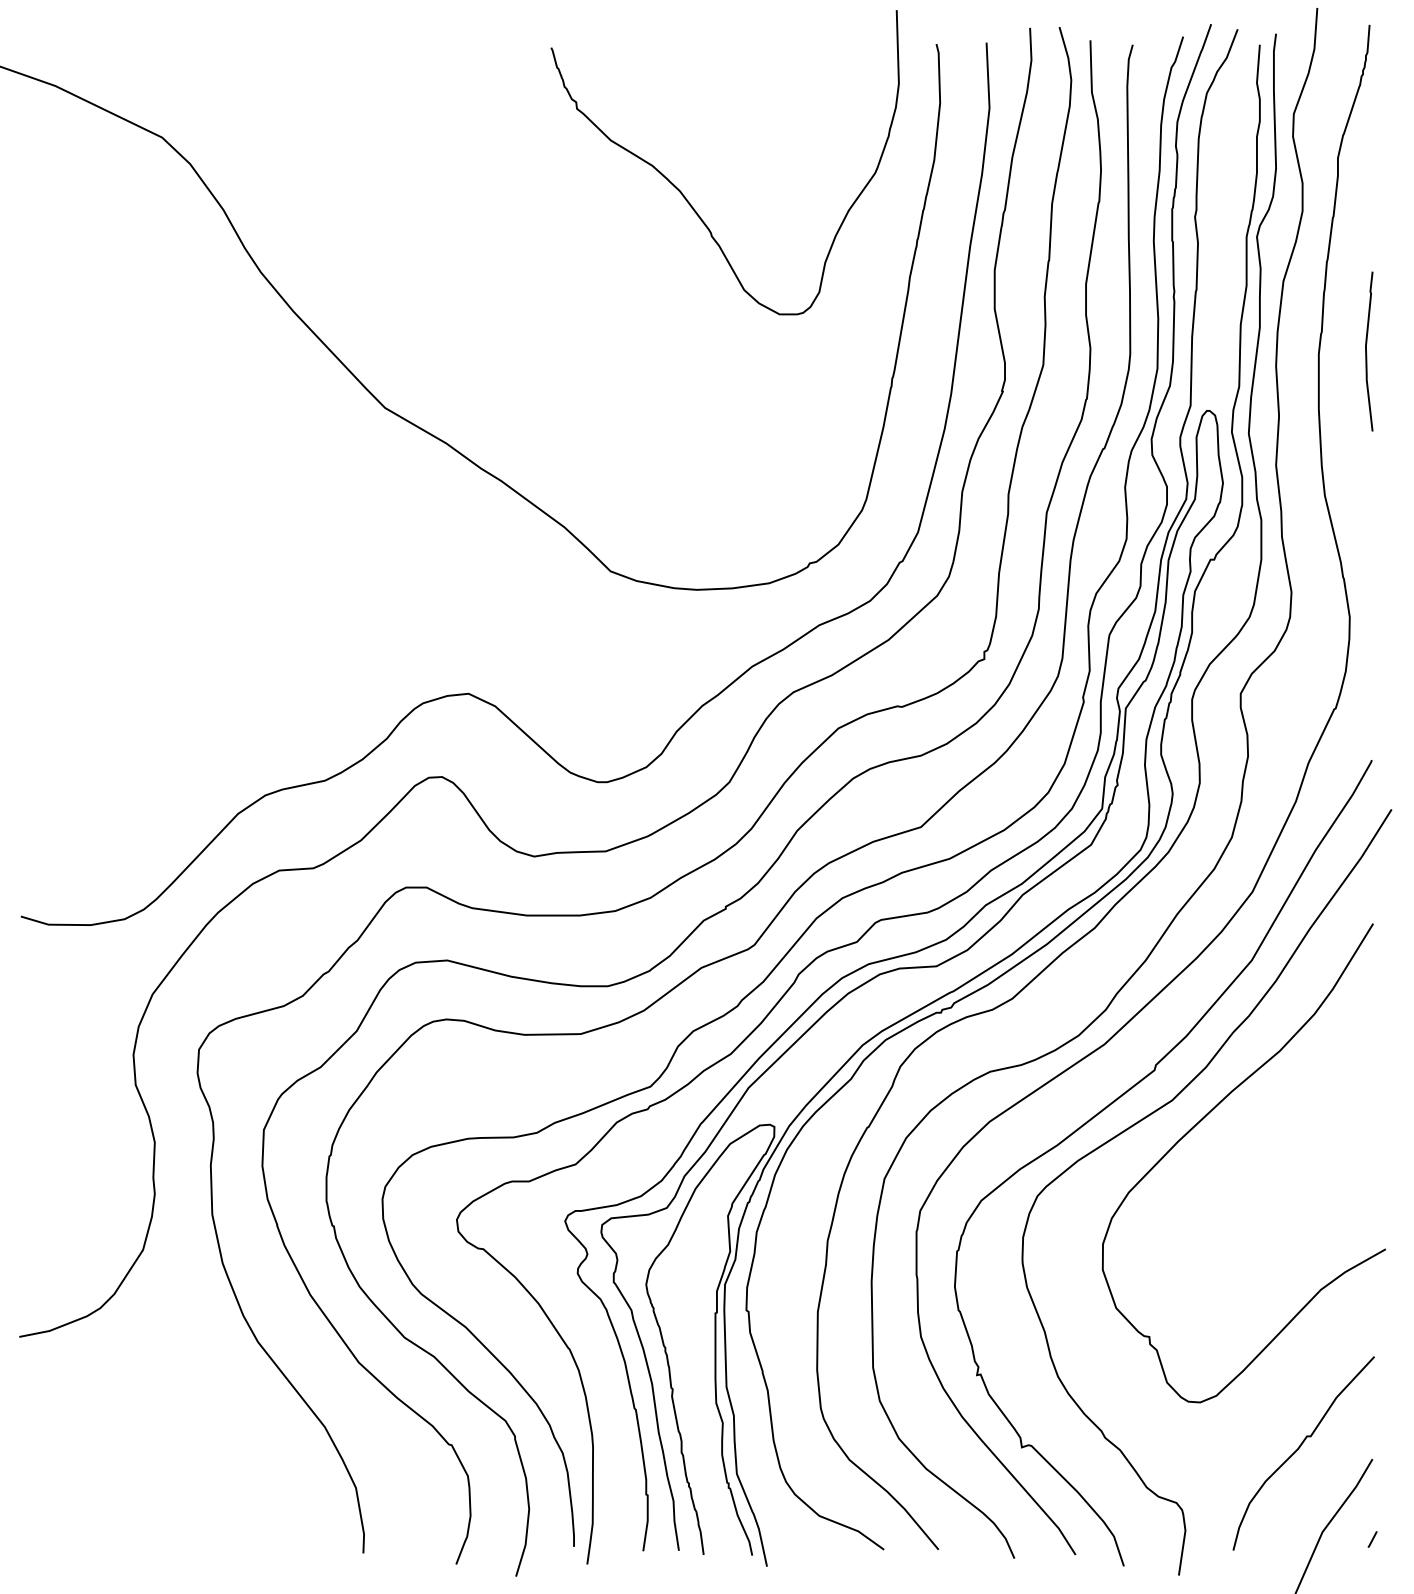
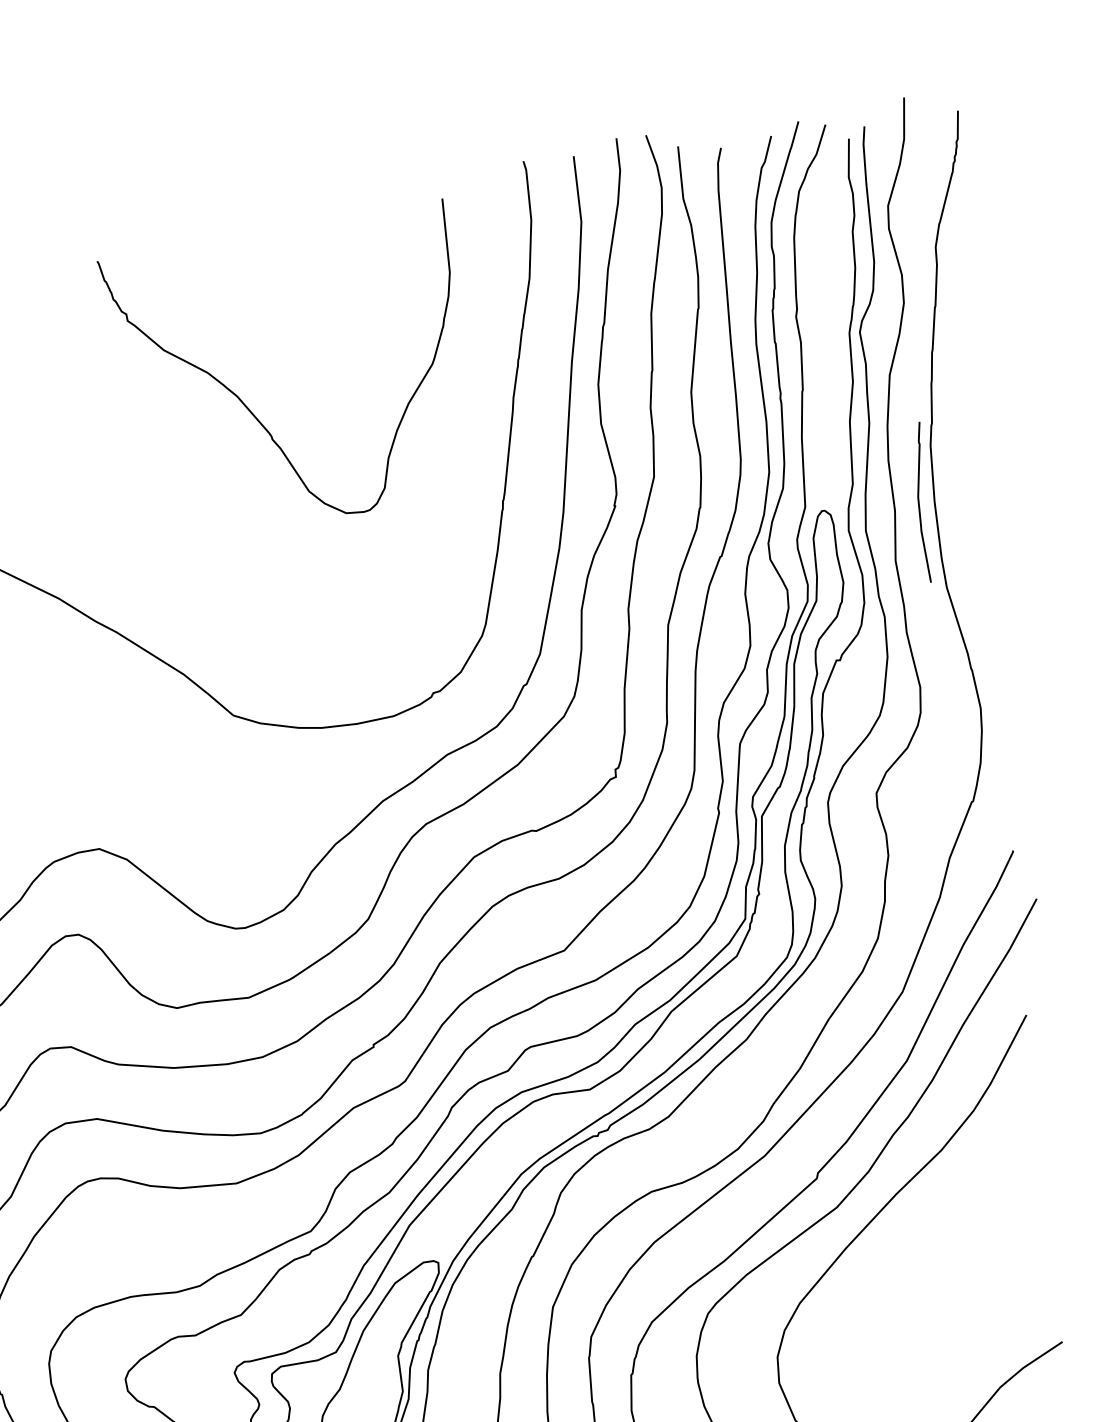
curve: (682, 192) -> (239, 397), moved
curve: (1366, 351) -> (919, 502), moved

